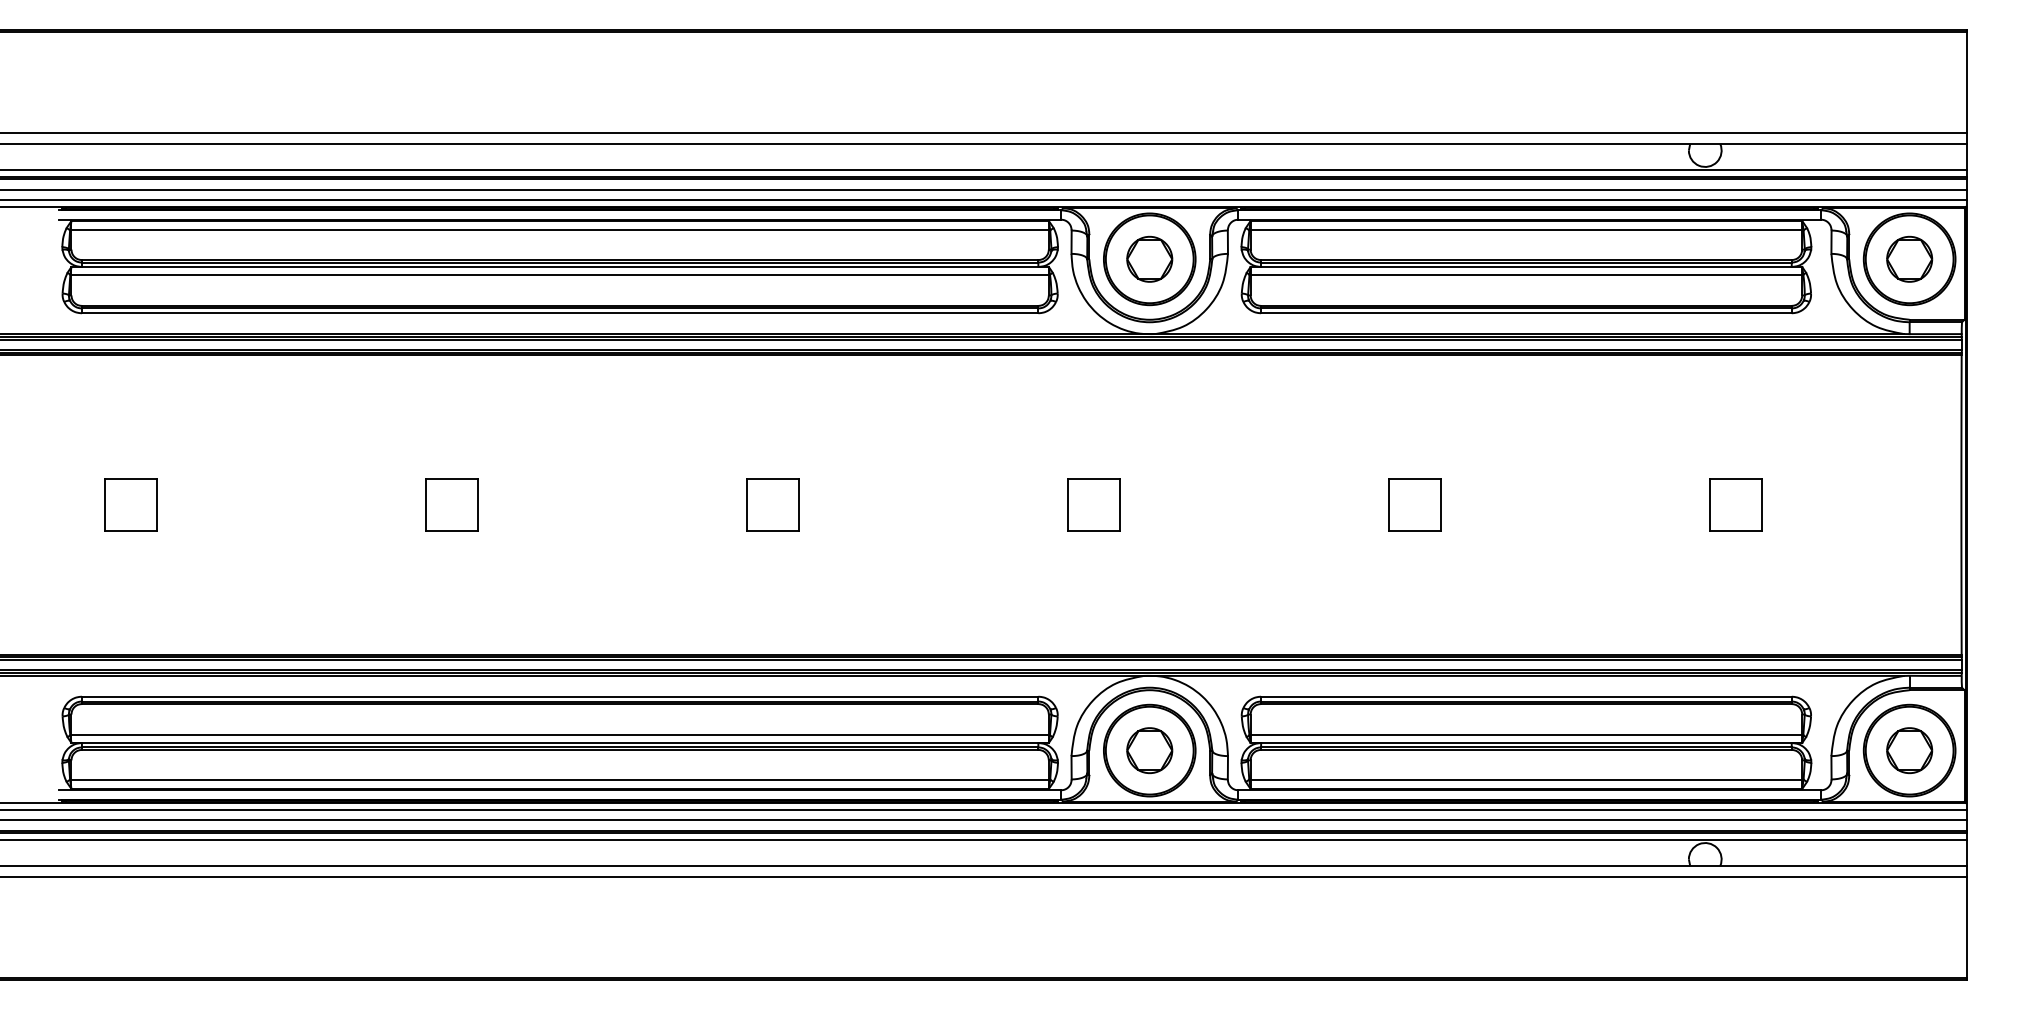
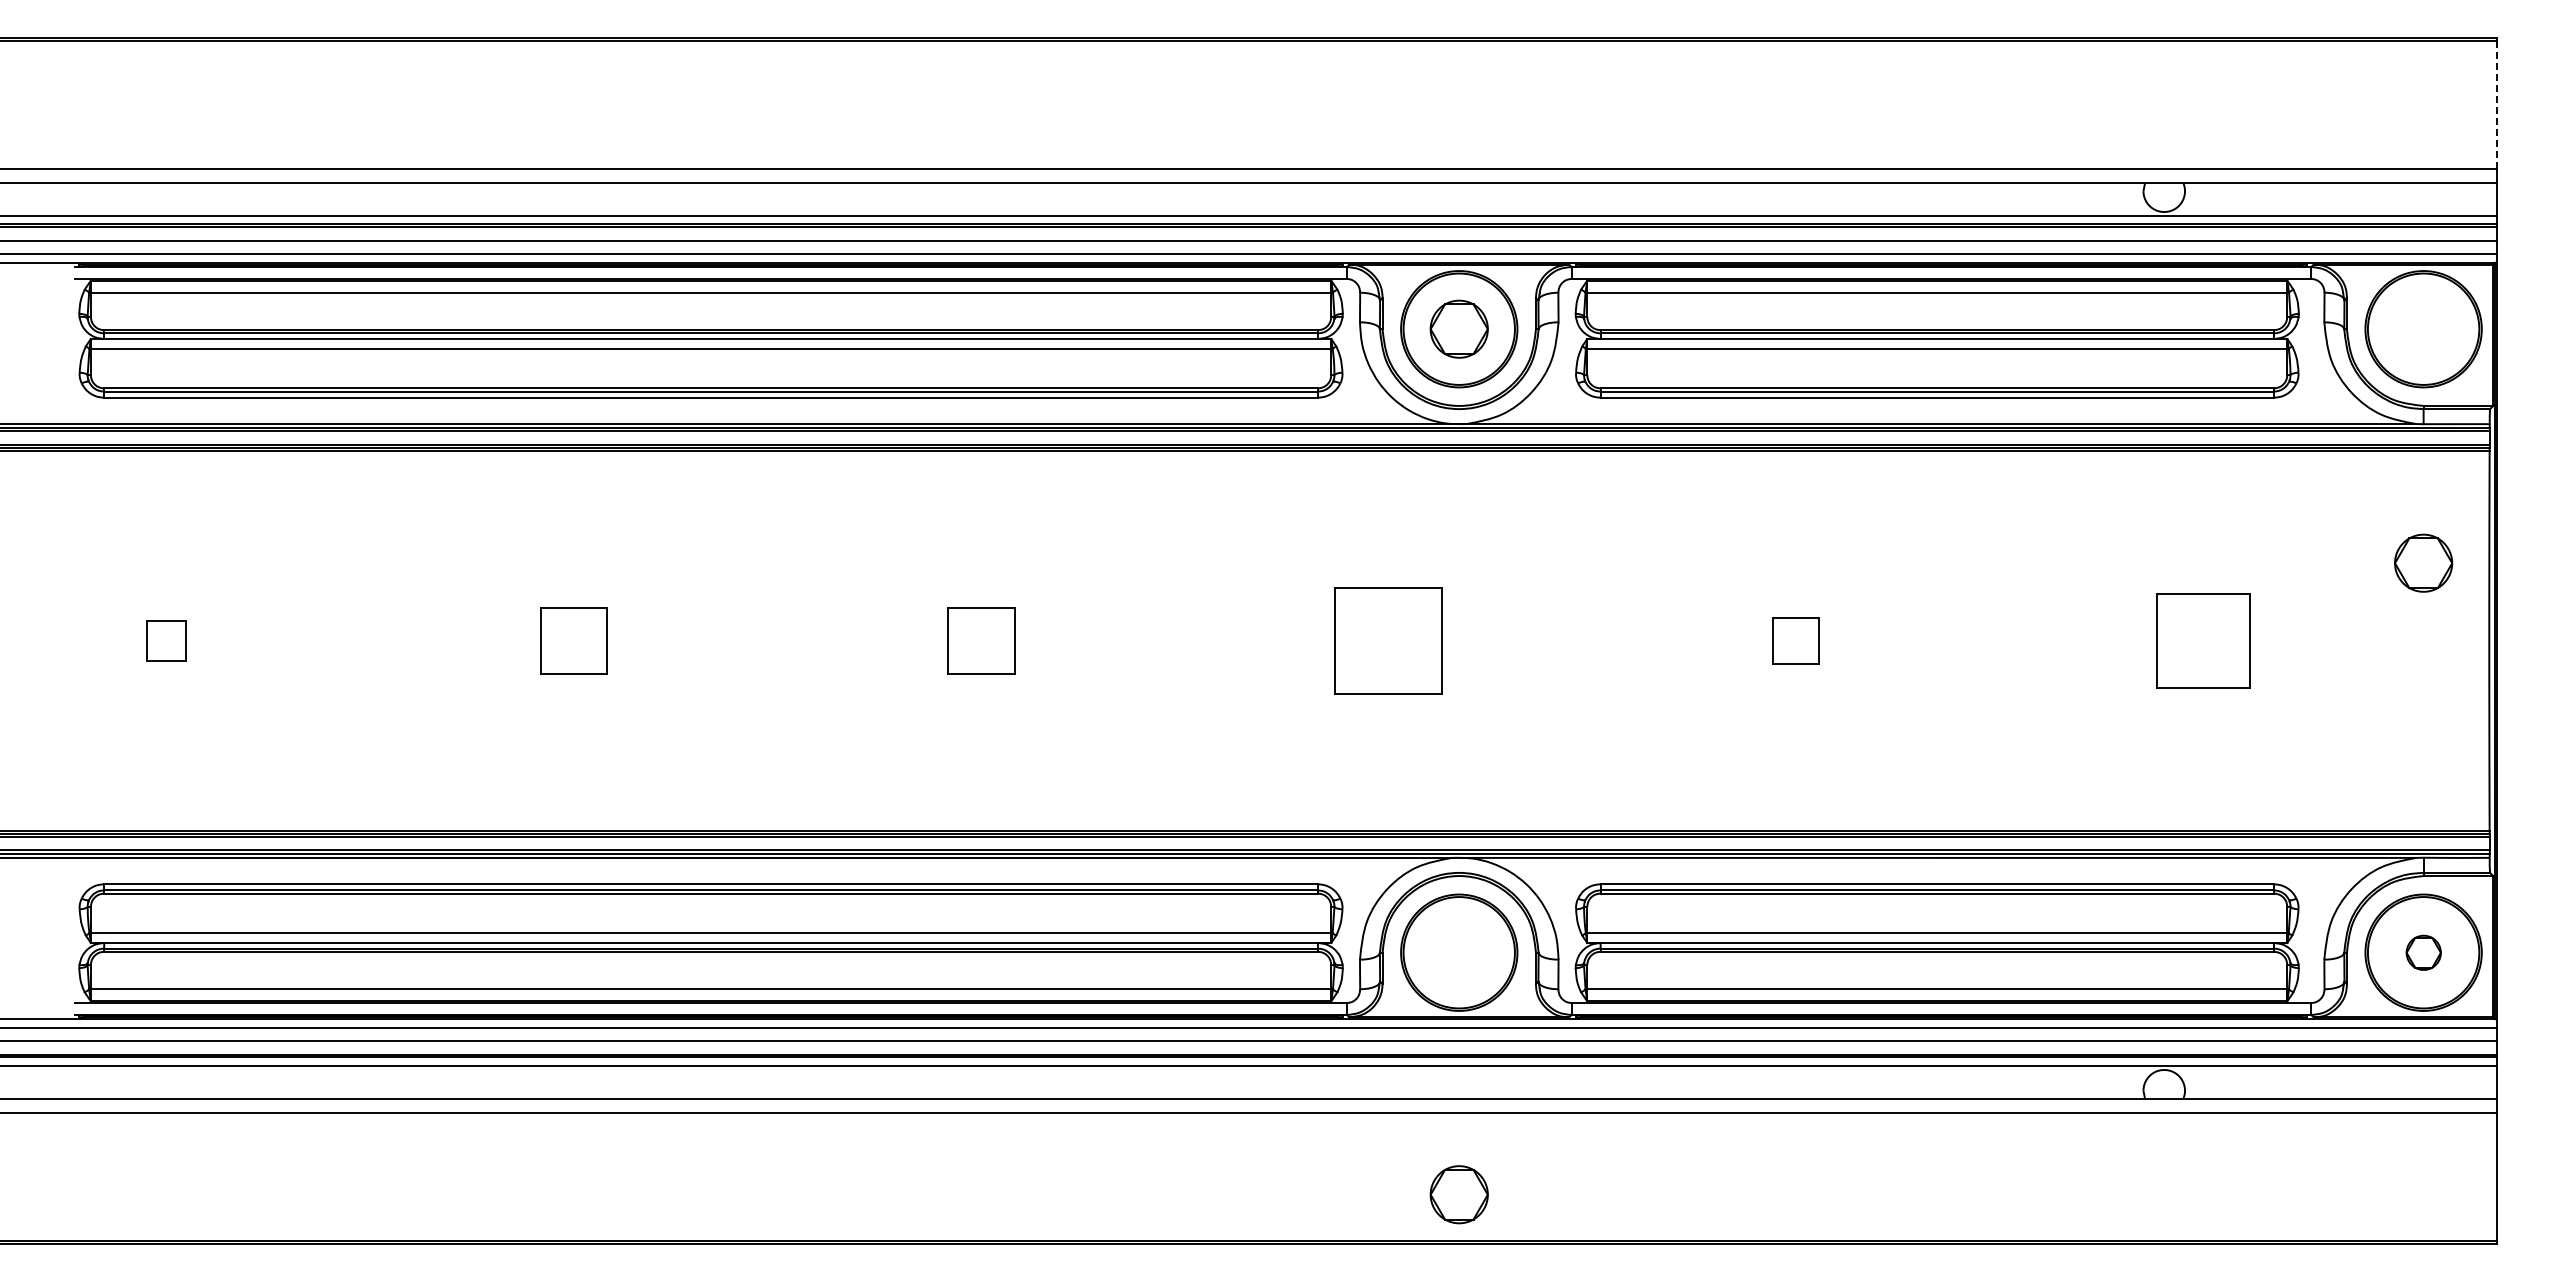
line: (1967, 82) -> (2496, 104), solid -> dashed
part: (1909, 258) -> (2423, 562), moved
part: (131, 504) -> (166, 640), size x0.6
part: (1093, 504) -> (1388, 640), size x1.6
part: (1414, 504) -> (1795, 640), size x0.7
part: (1736, 504) -> (2203, 640), size x1.4
part: (1149, 750) -> (1458, 1194), moved
part: (1909, 750) -> (2423, 952), size x0.6

